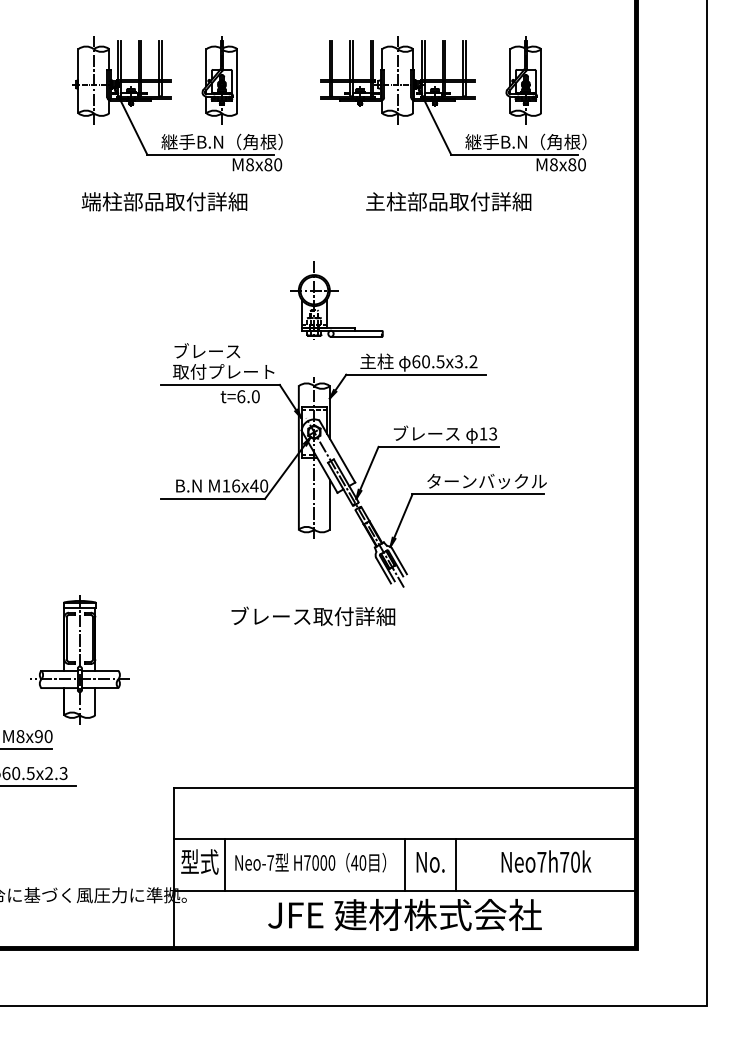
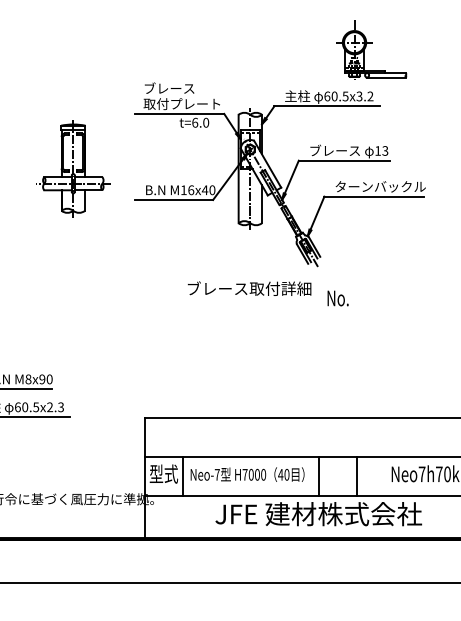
part: (329, 297) -> (365, 47), moved
part: (79, 659) -> (73, 168), moved
text: (430, 862) -> (338, 298), moved

